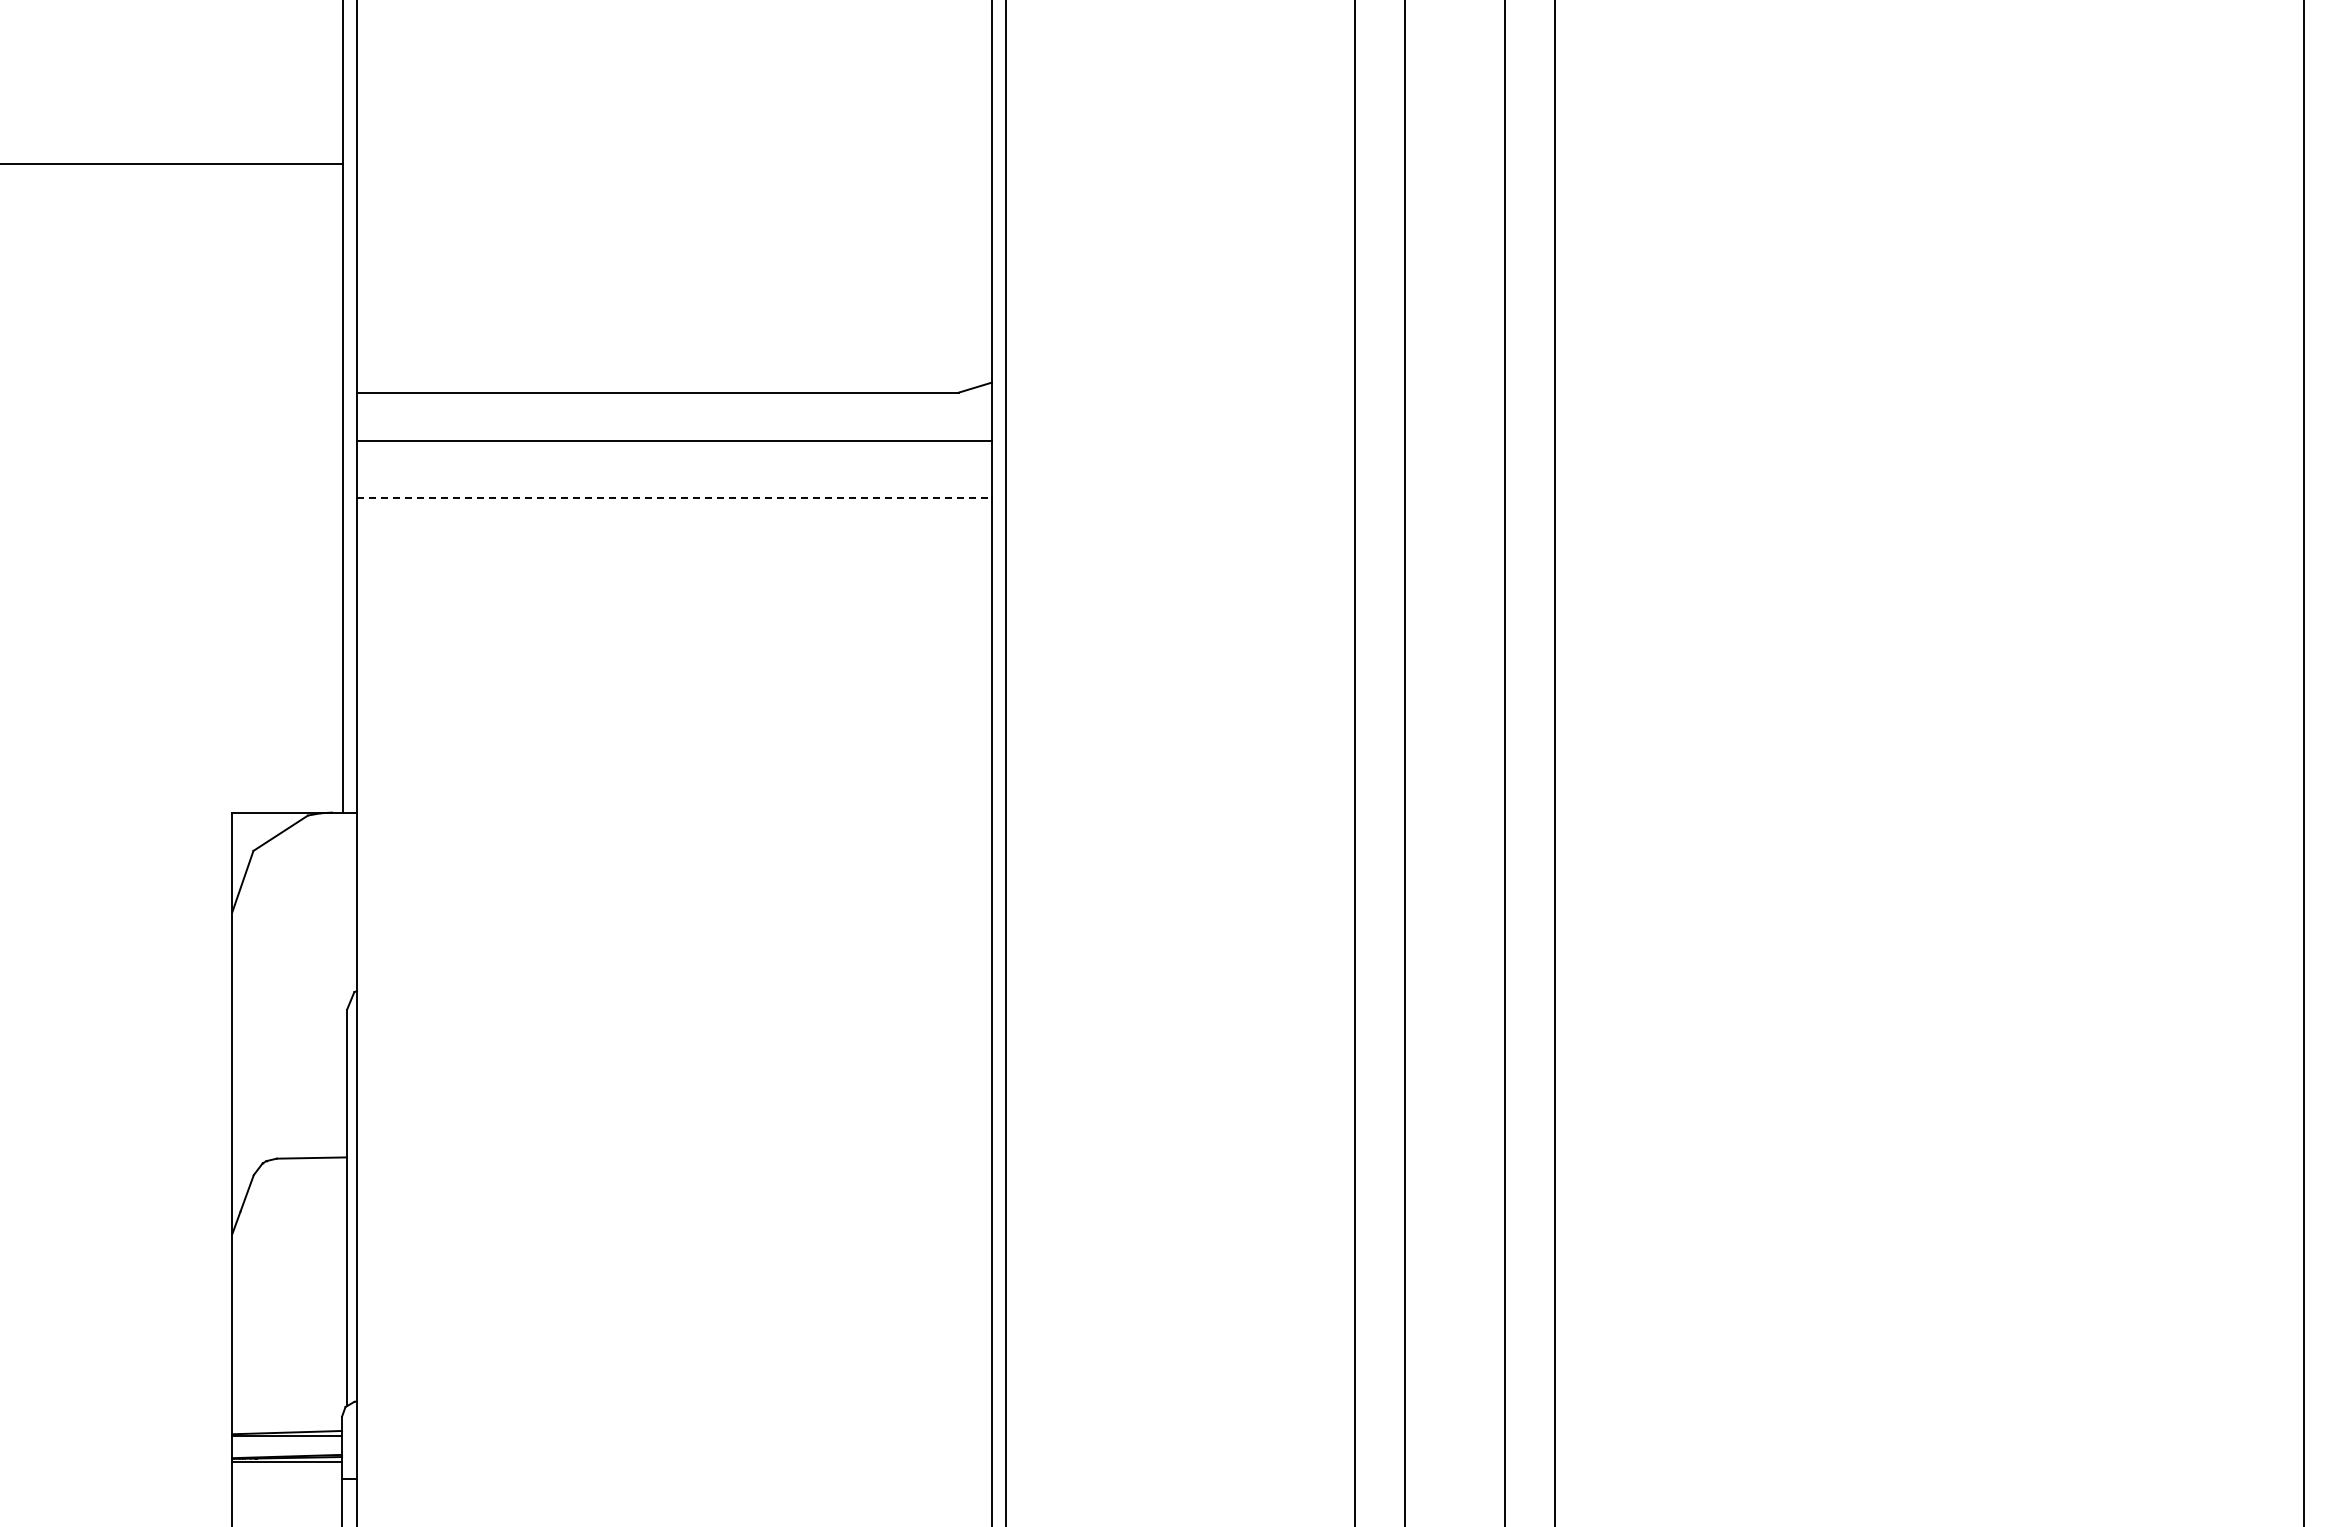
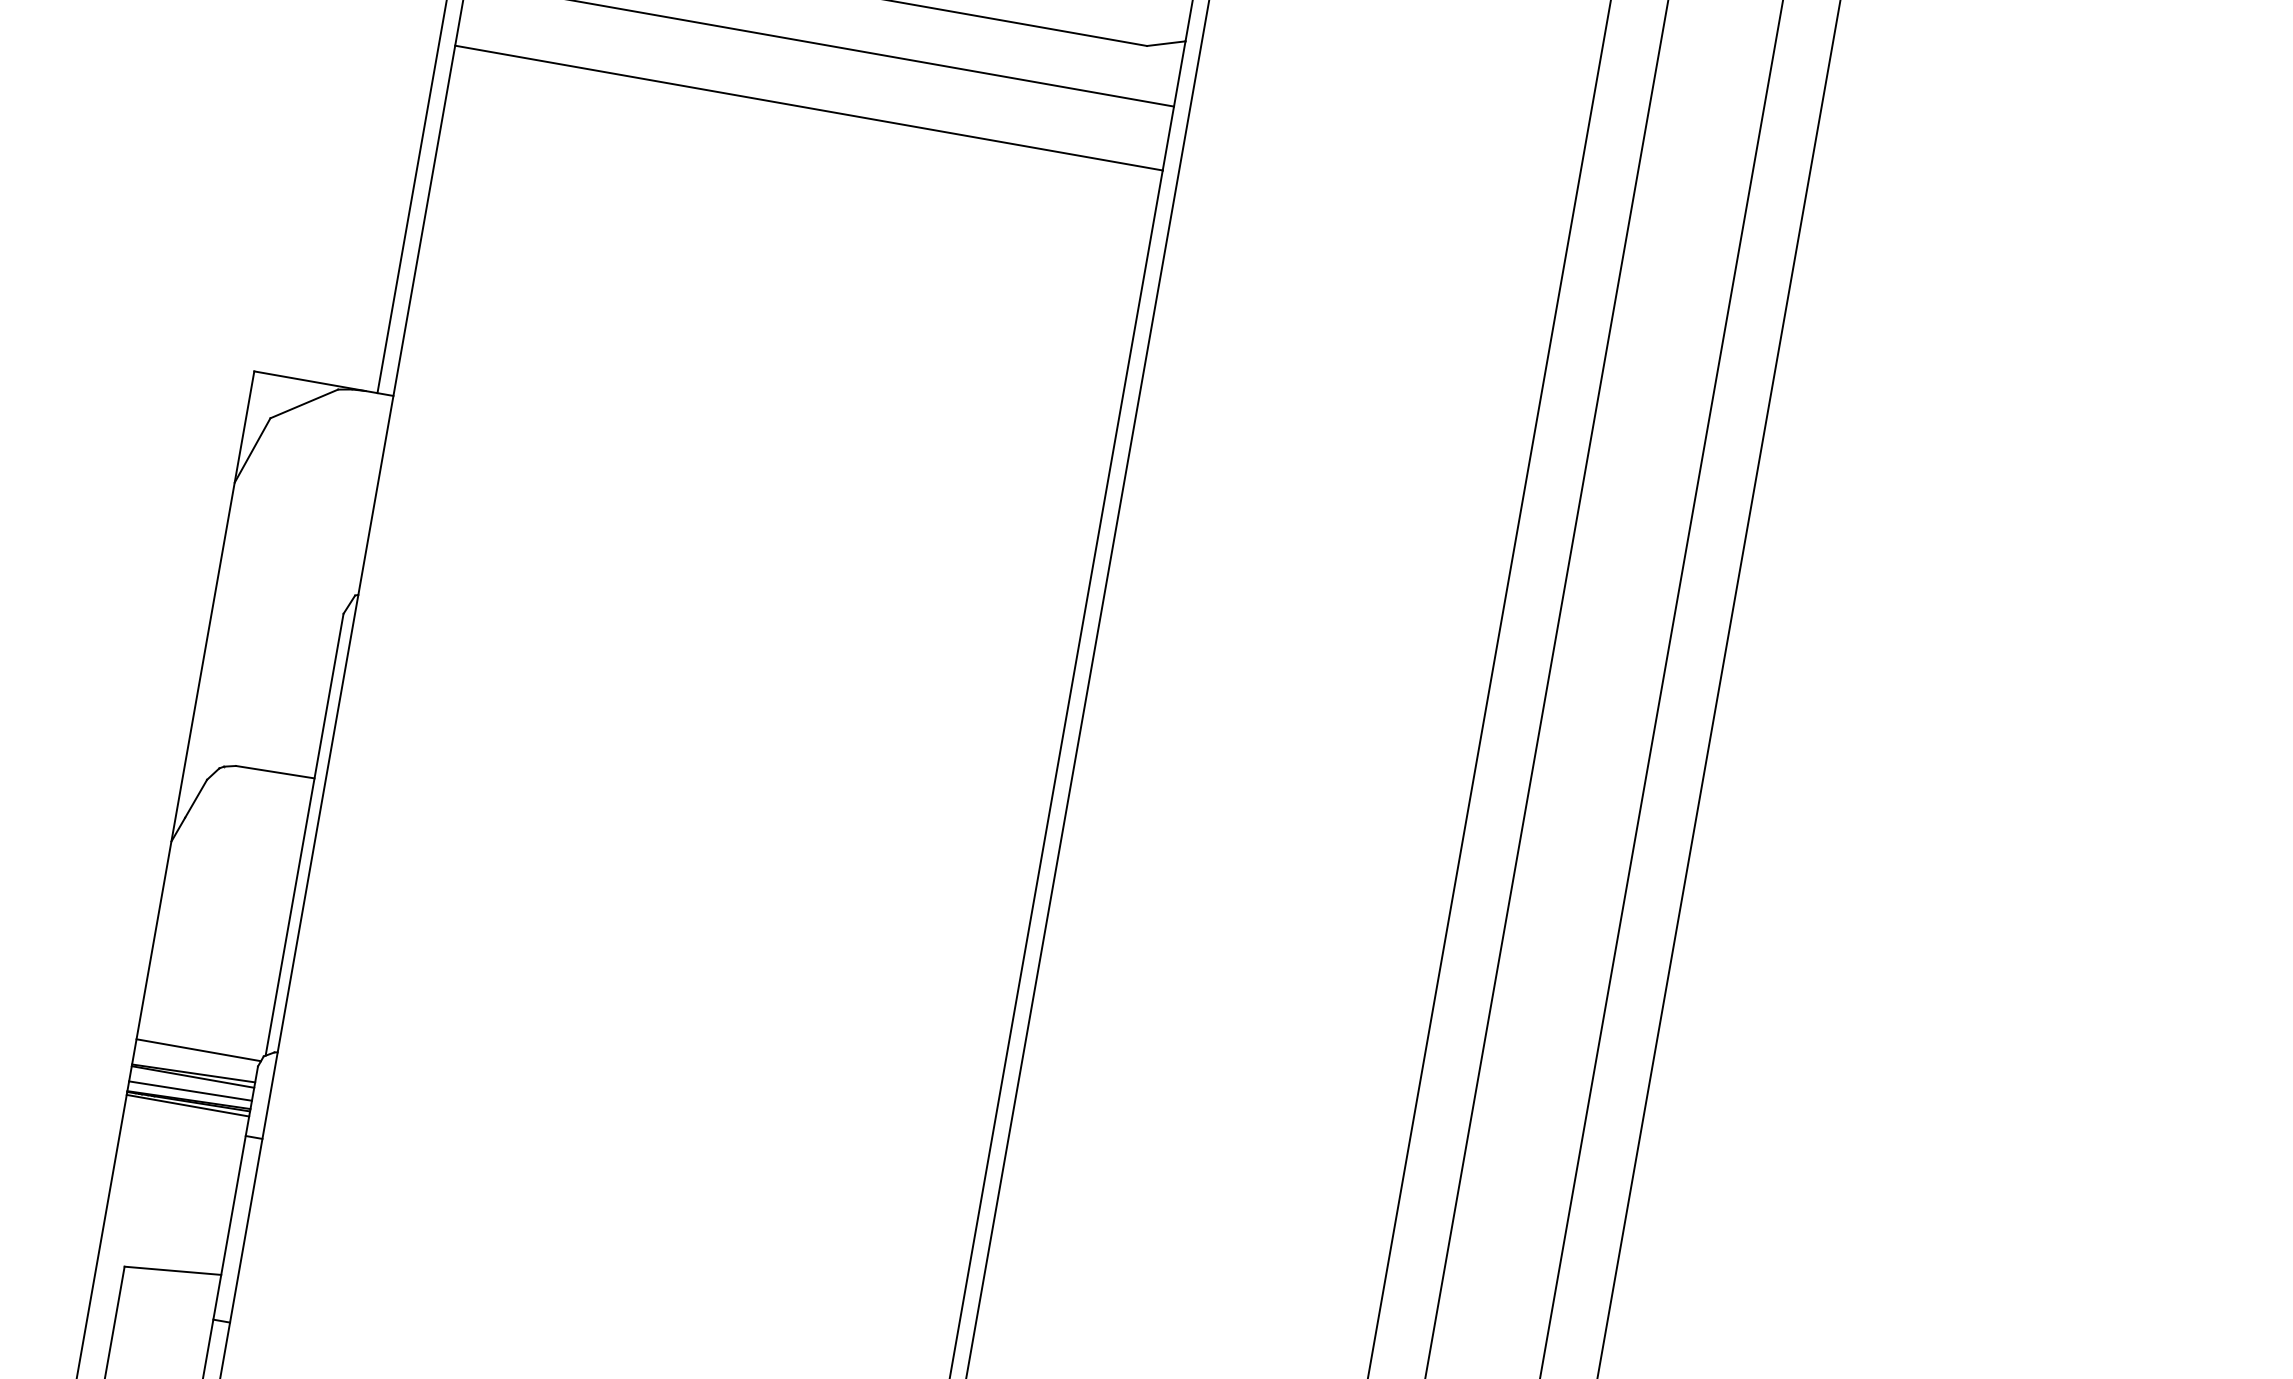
line: (674, 498) -> (809, 108), dashed -> solid
line: (287, 1411) -> (198, 1049), added
line: (287, 1448) -> (190, 1091), added

